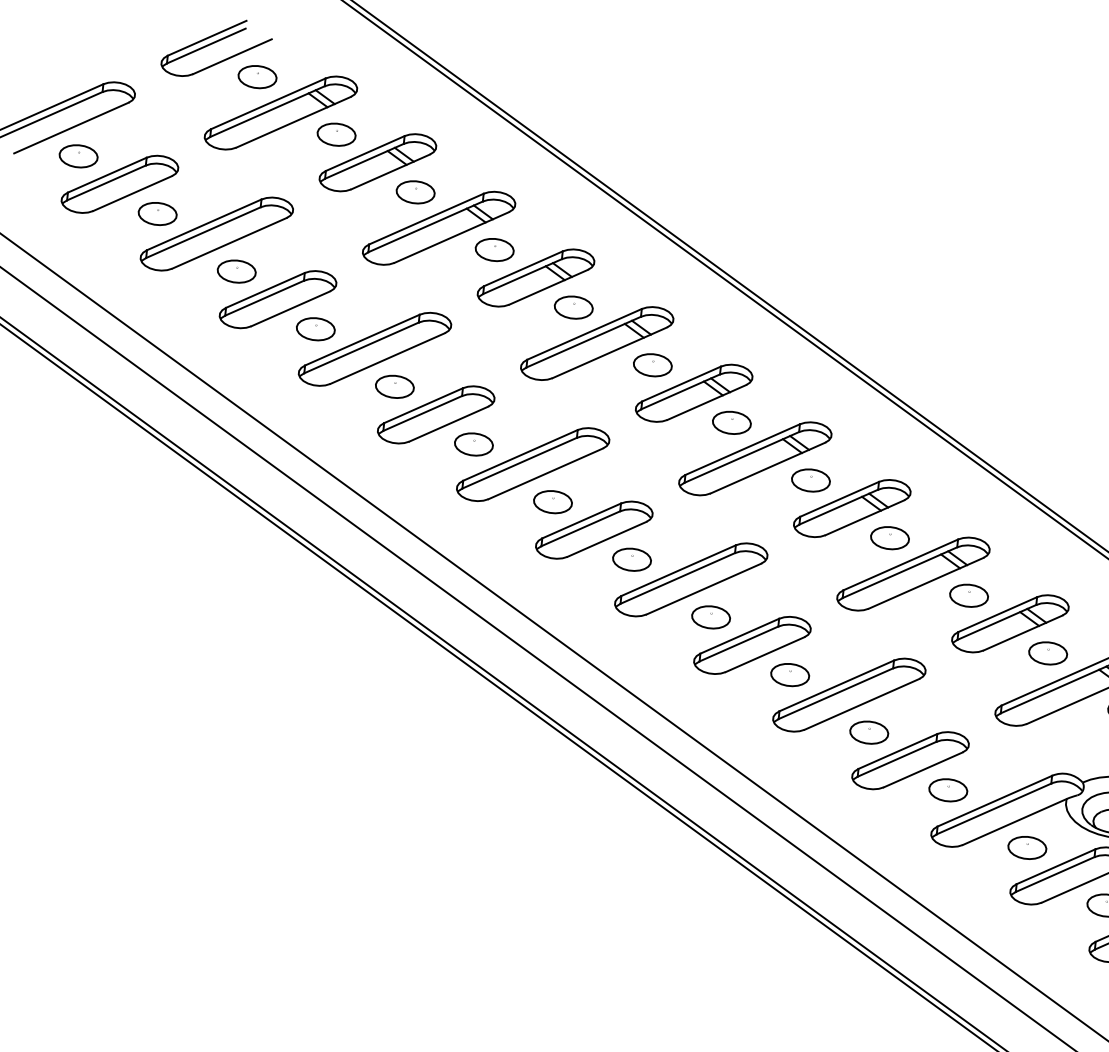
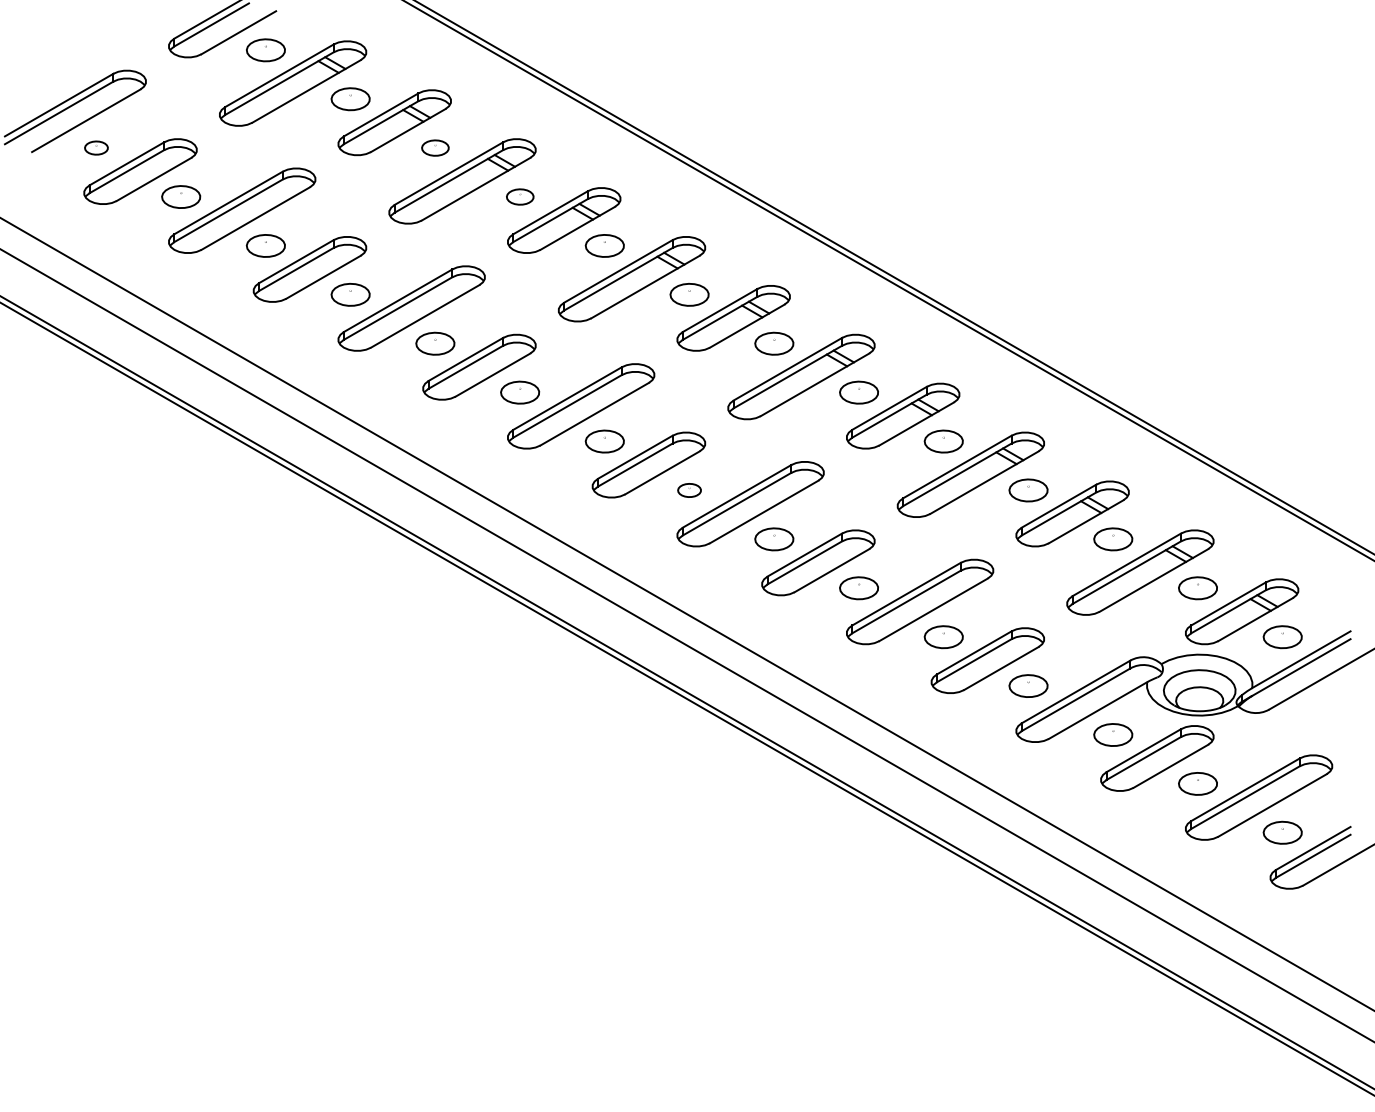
part: (78, 155) -> (96, 147), size x0.6
part: (415, 191) -> (435, 147), size x0.7
part: (495, 249) -> (520, 196), size x0.7
part: (631, 559) -> (689, 490), size x0.6

